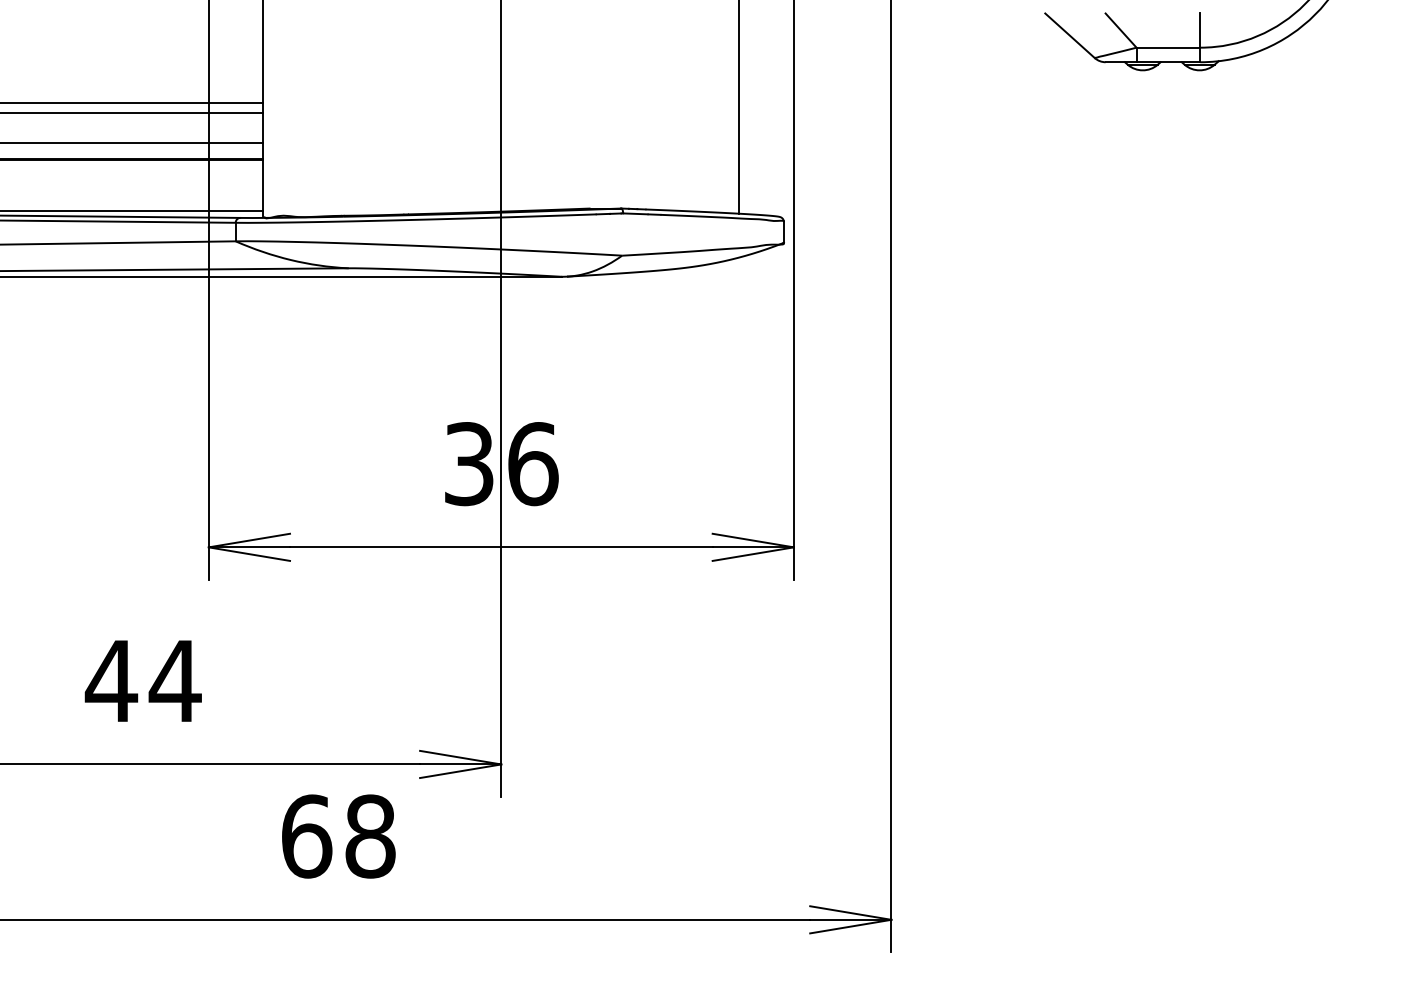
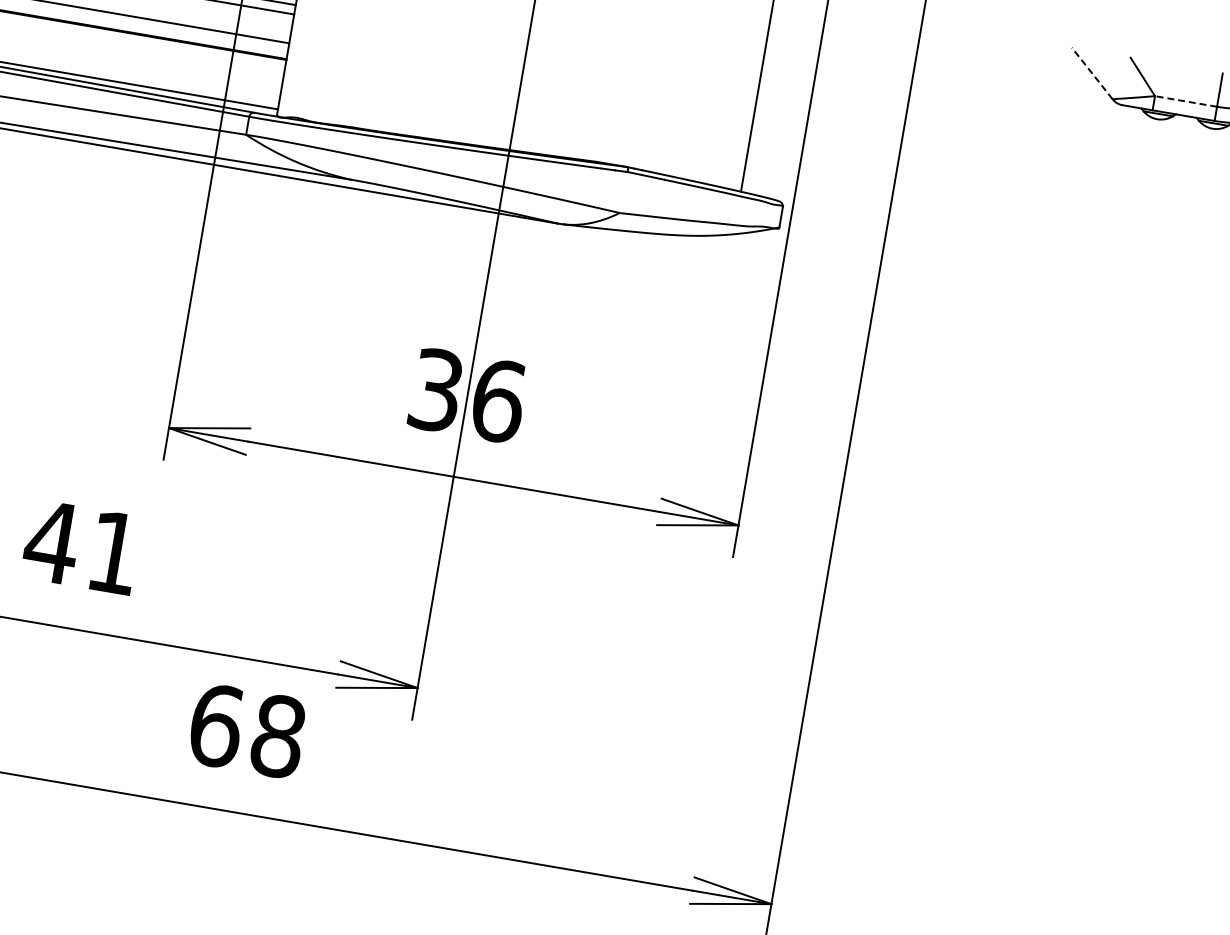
line: (1069, 35) -> (1091, 73), solid -> dashed
line: (1168, 47) -> (1186, 101), solid -> dashed
text: (174, 680) -> (113, 551), 44 -> 41

